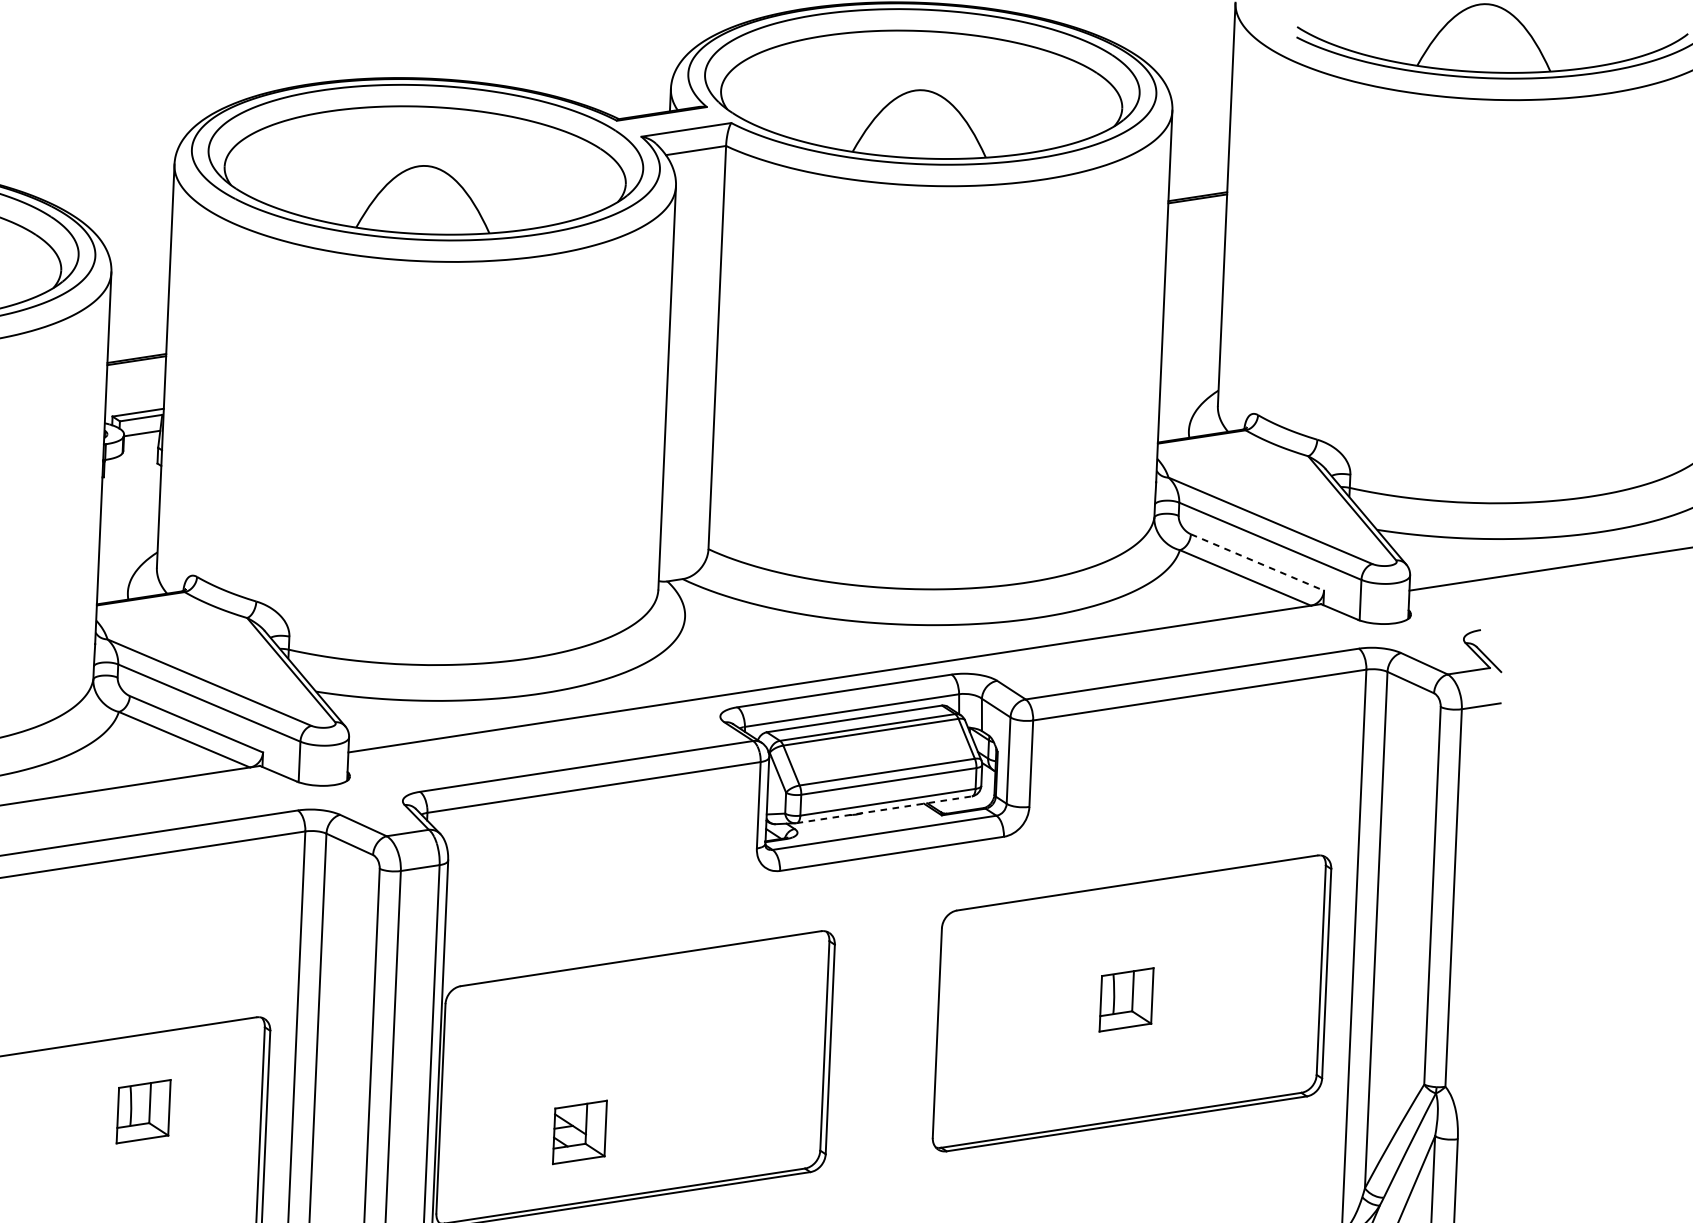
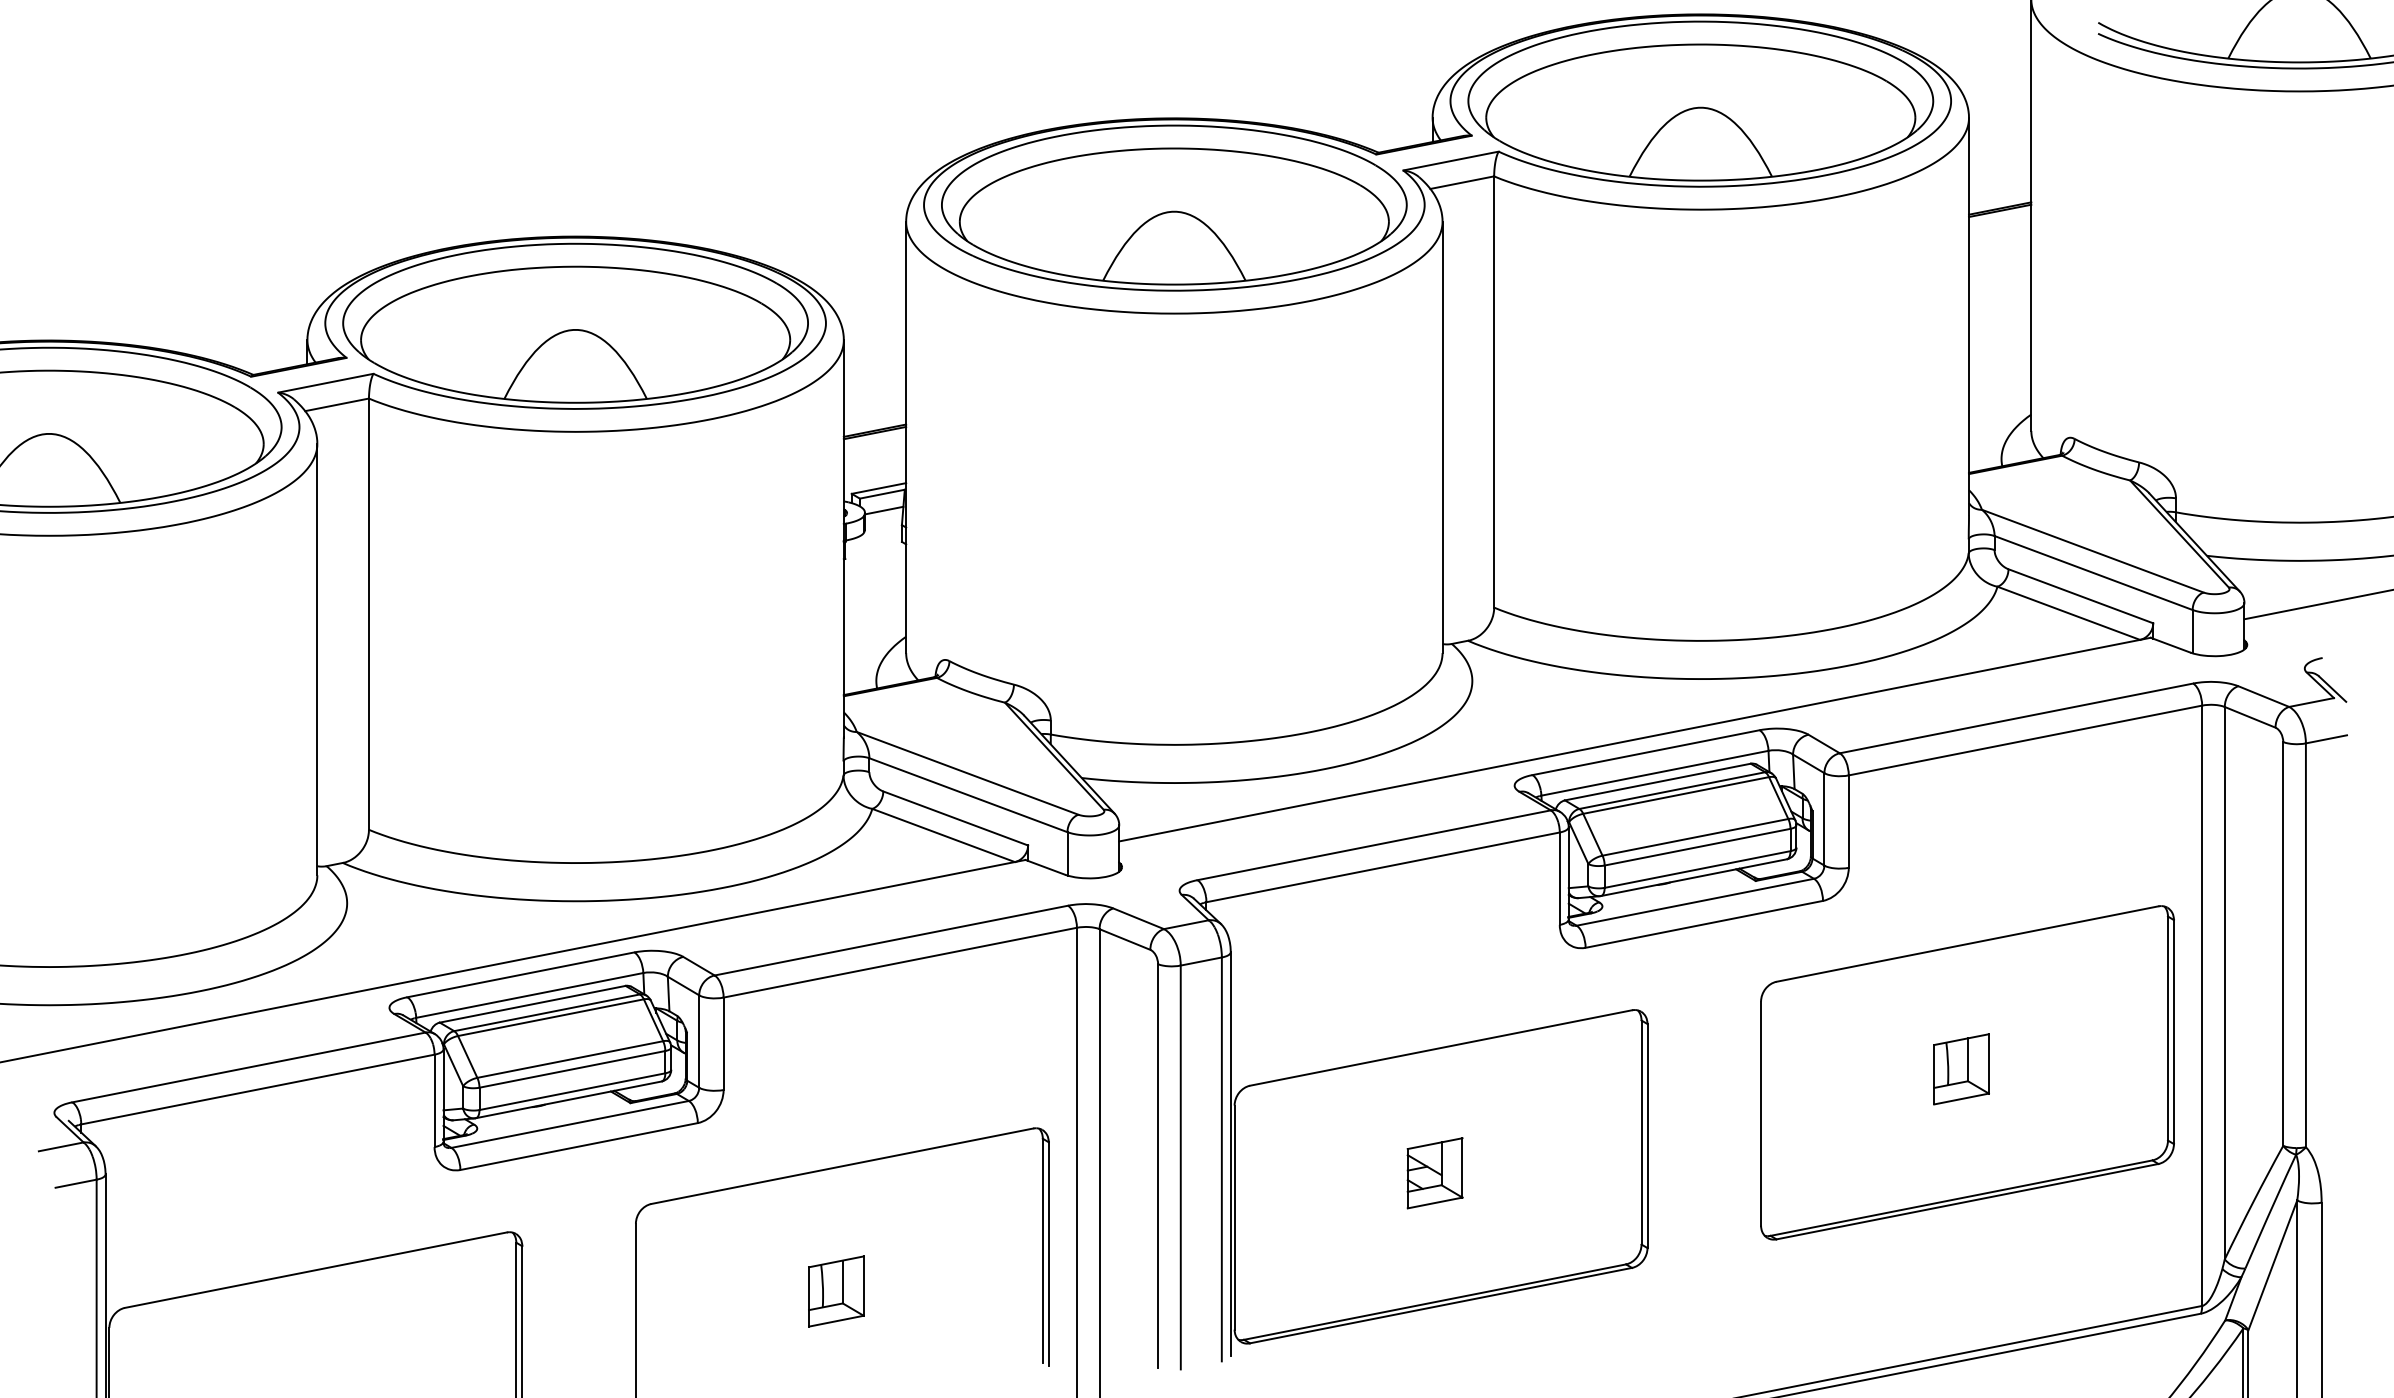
line: (1258, 562) -> (2081, 596), dashed -> solid
line: (883, 809) -> (1693, 877), dashed -> solid
part: (143, 1111) -> (836, 1291), moved
part: (579, 1132) -> (1434, 1173), moved

